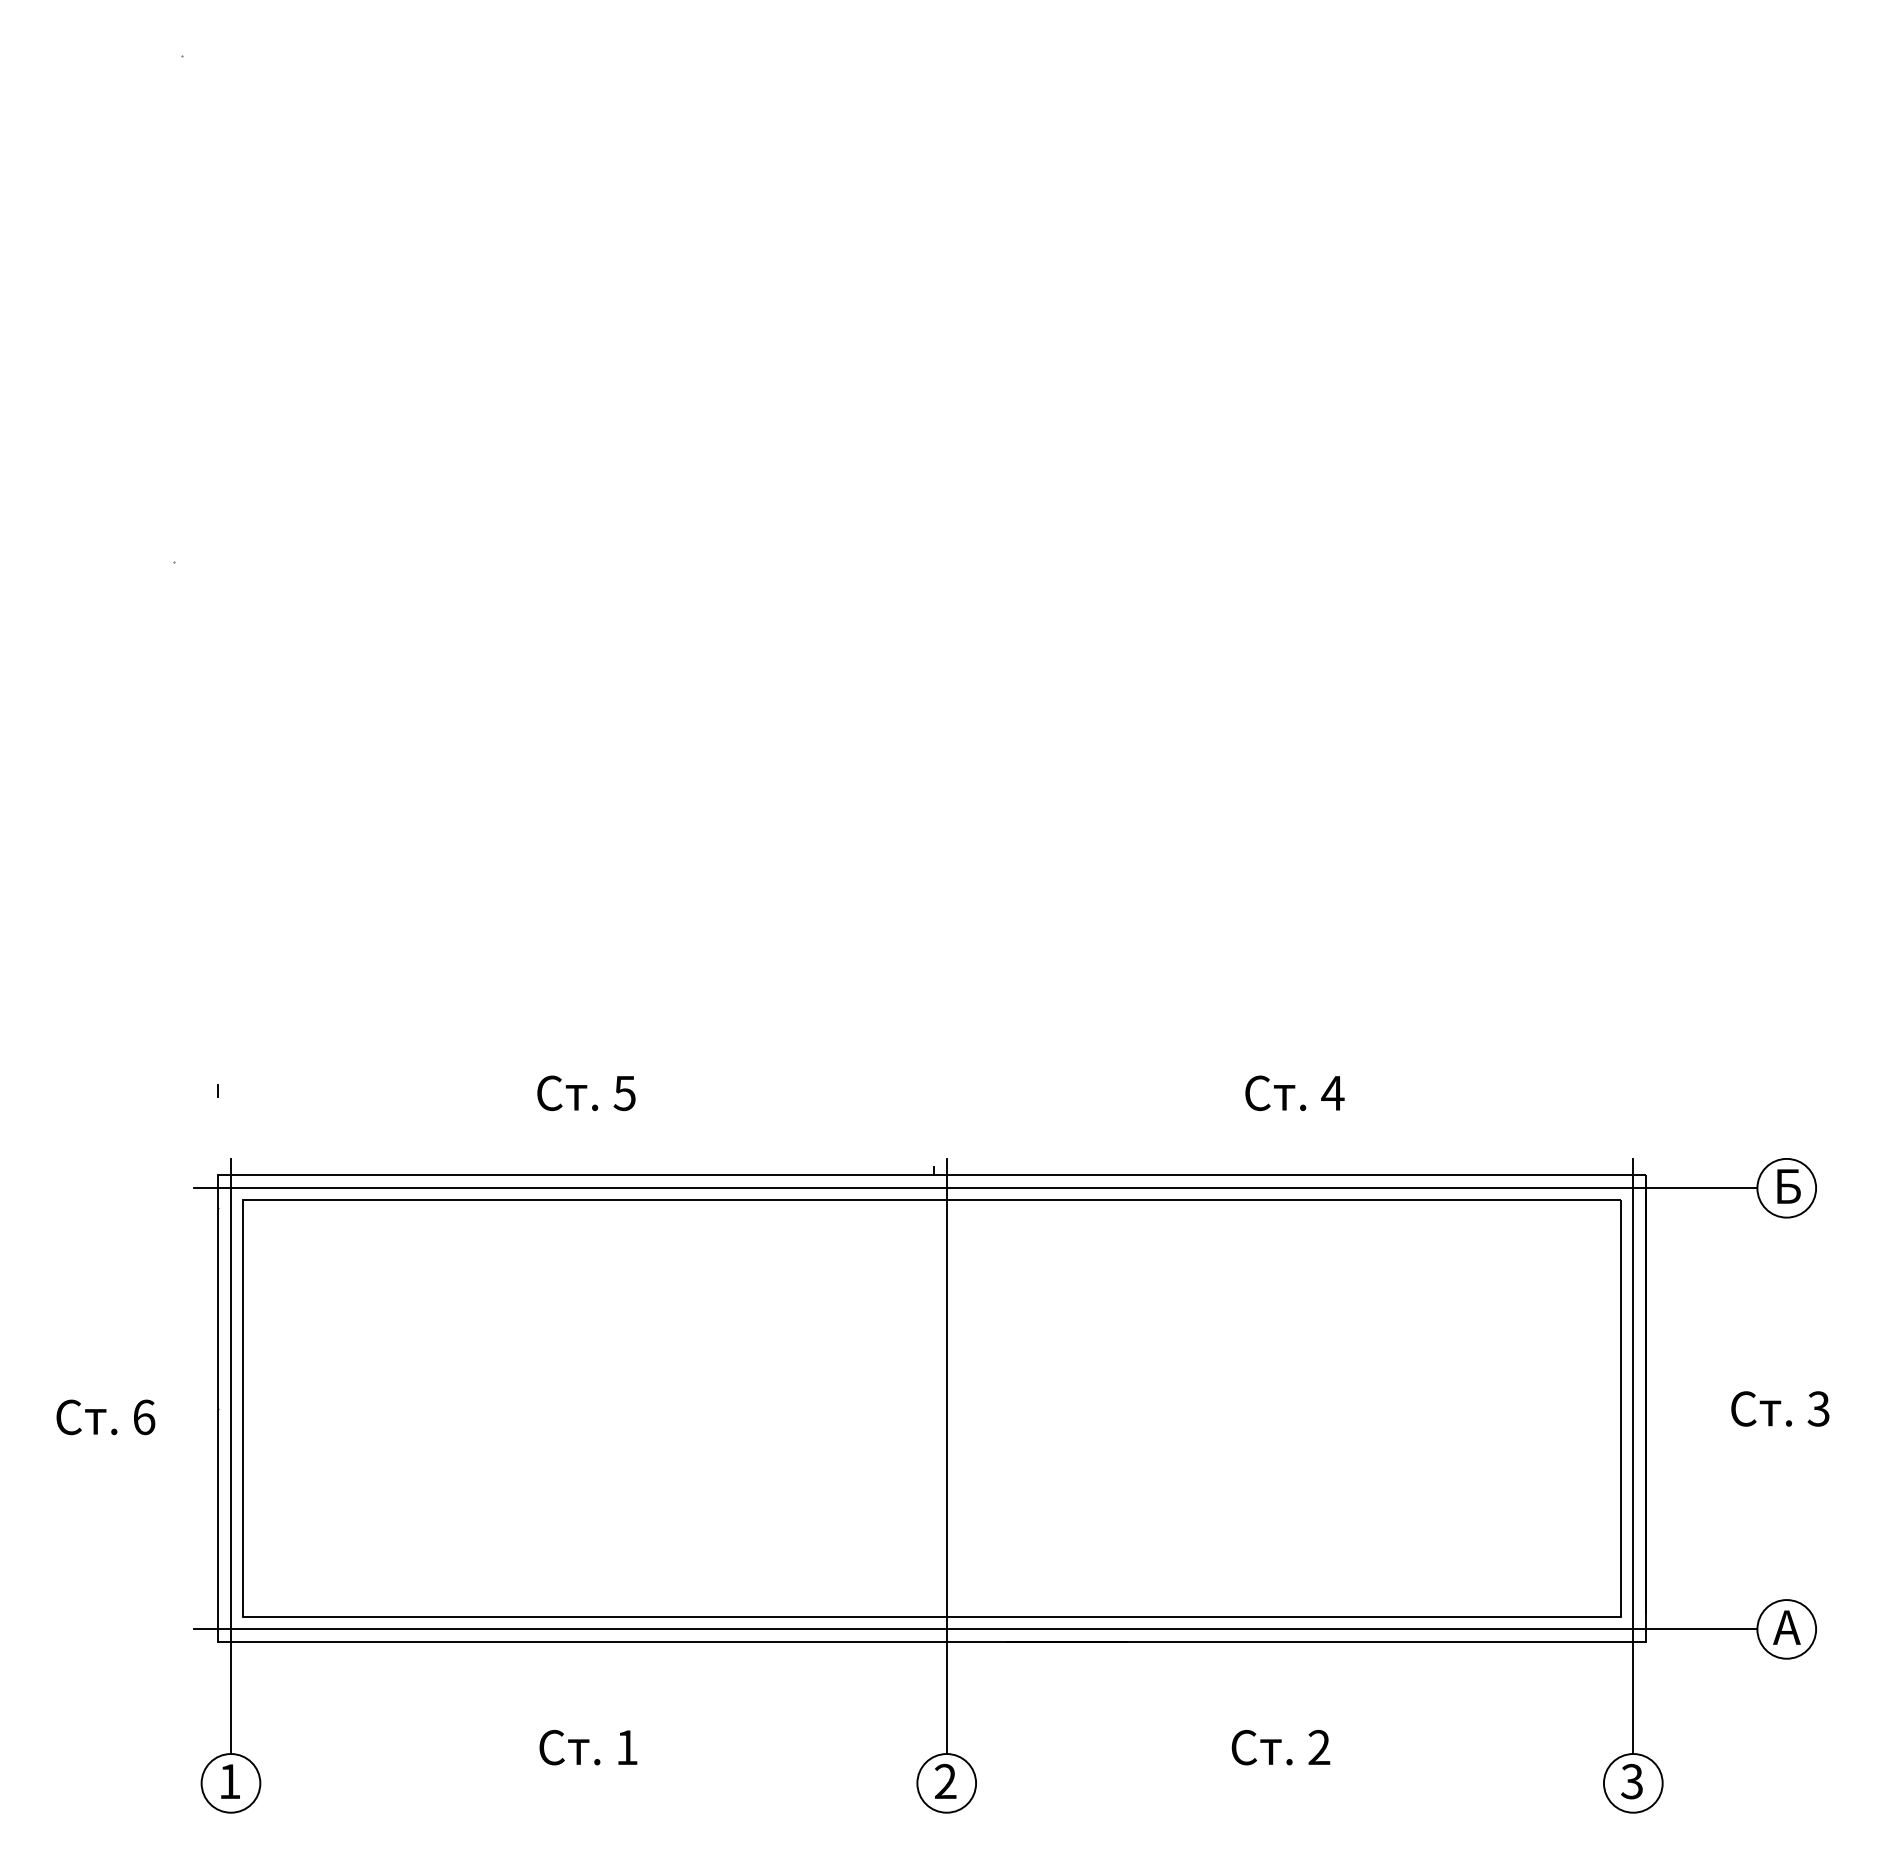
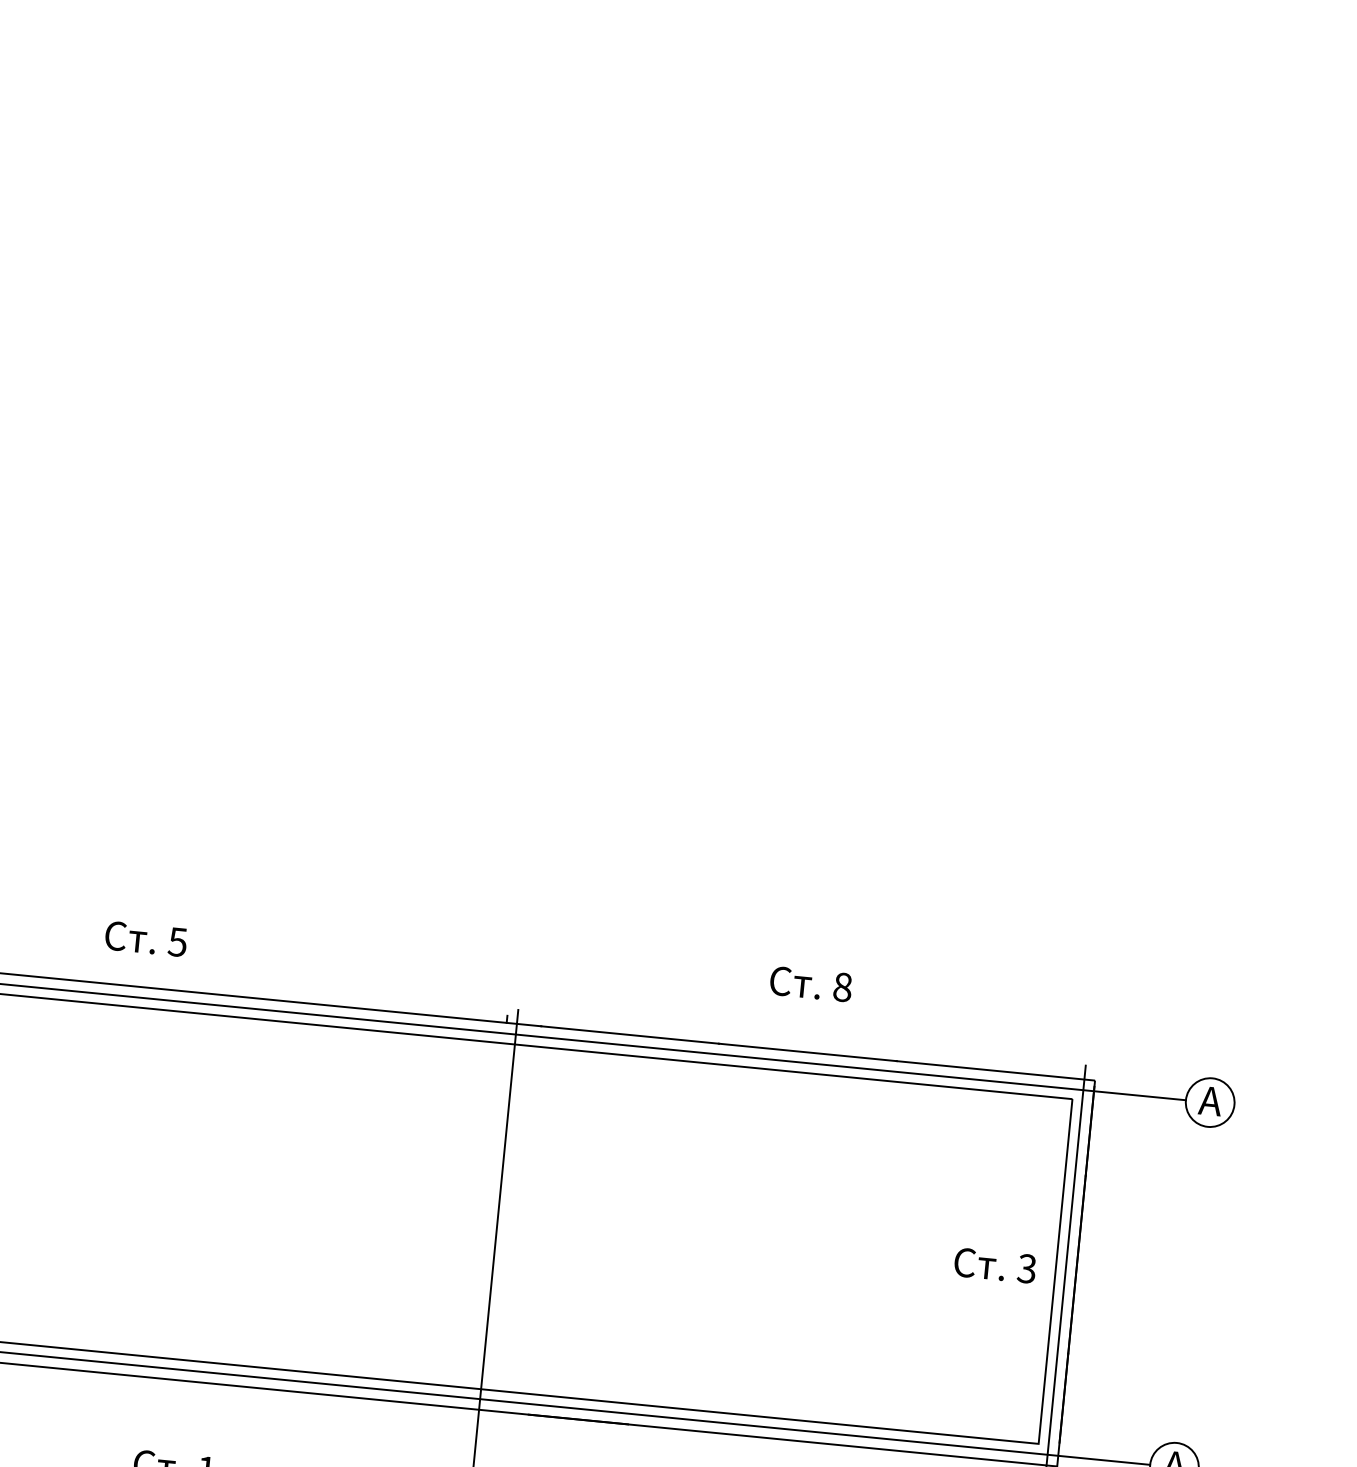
text: (586, 1092) -> (146, 938), moved
text: (1332, 1093) -> (842, 987), 4 -> 8
text: (1786, 1186) -> (1210, 1101), Б -> А
text: (1780, 1408) -> (995, 1265), moved

